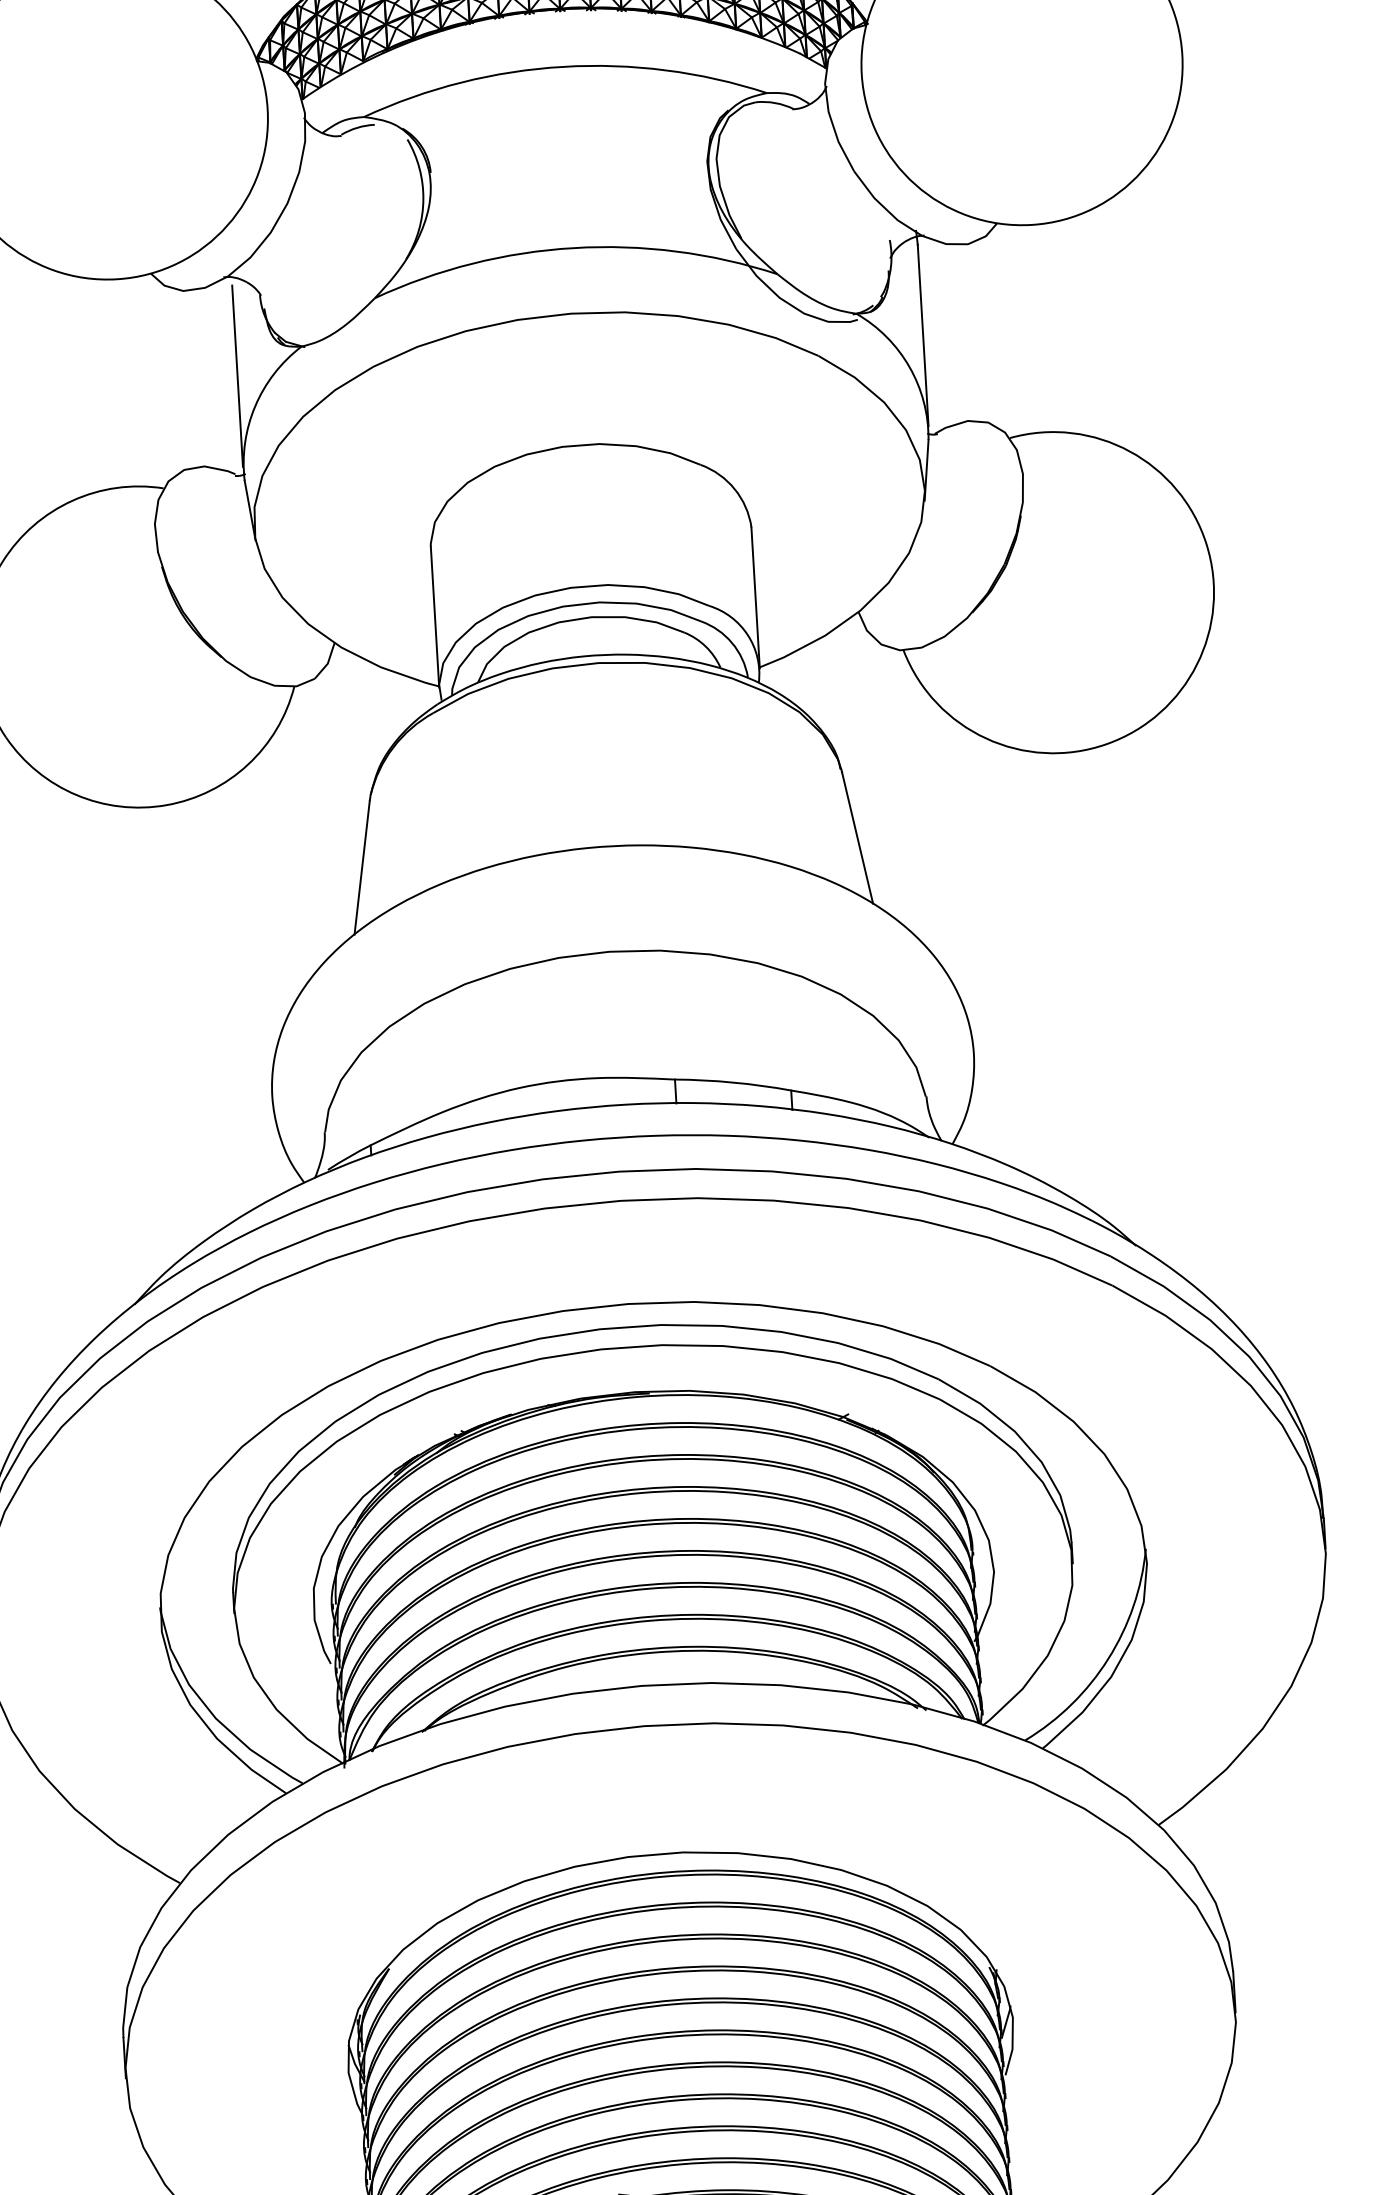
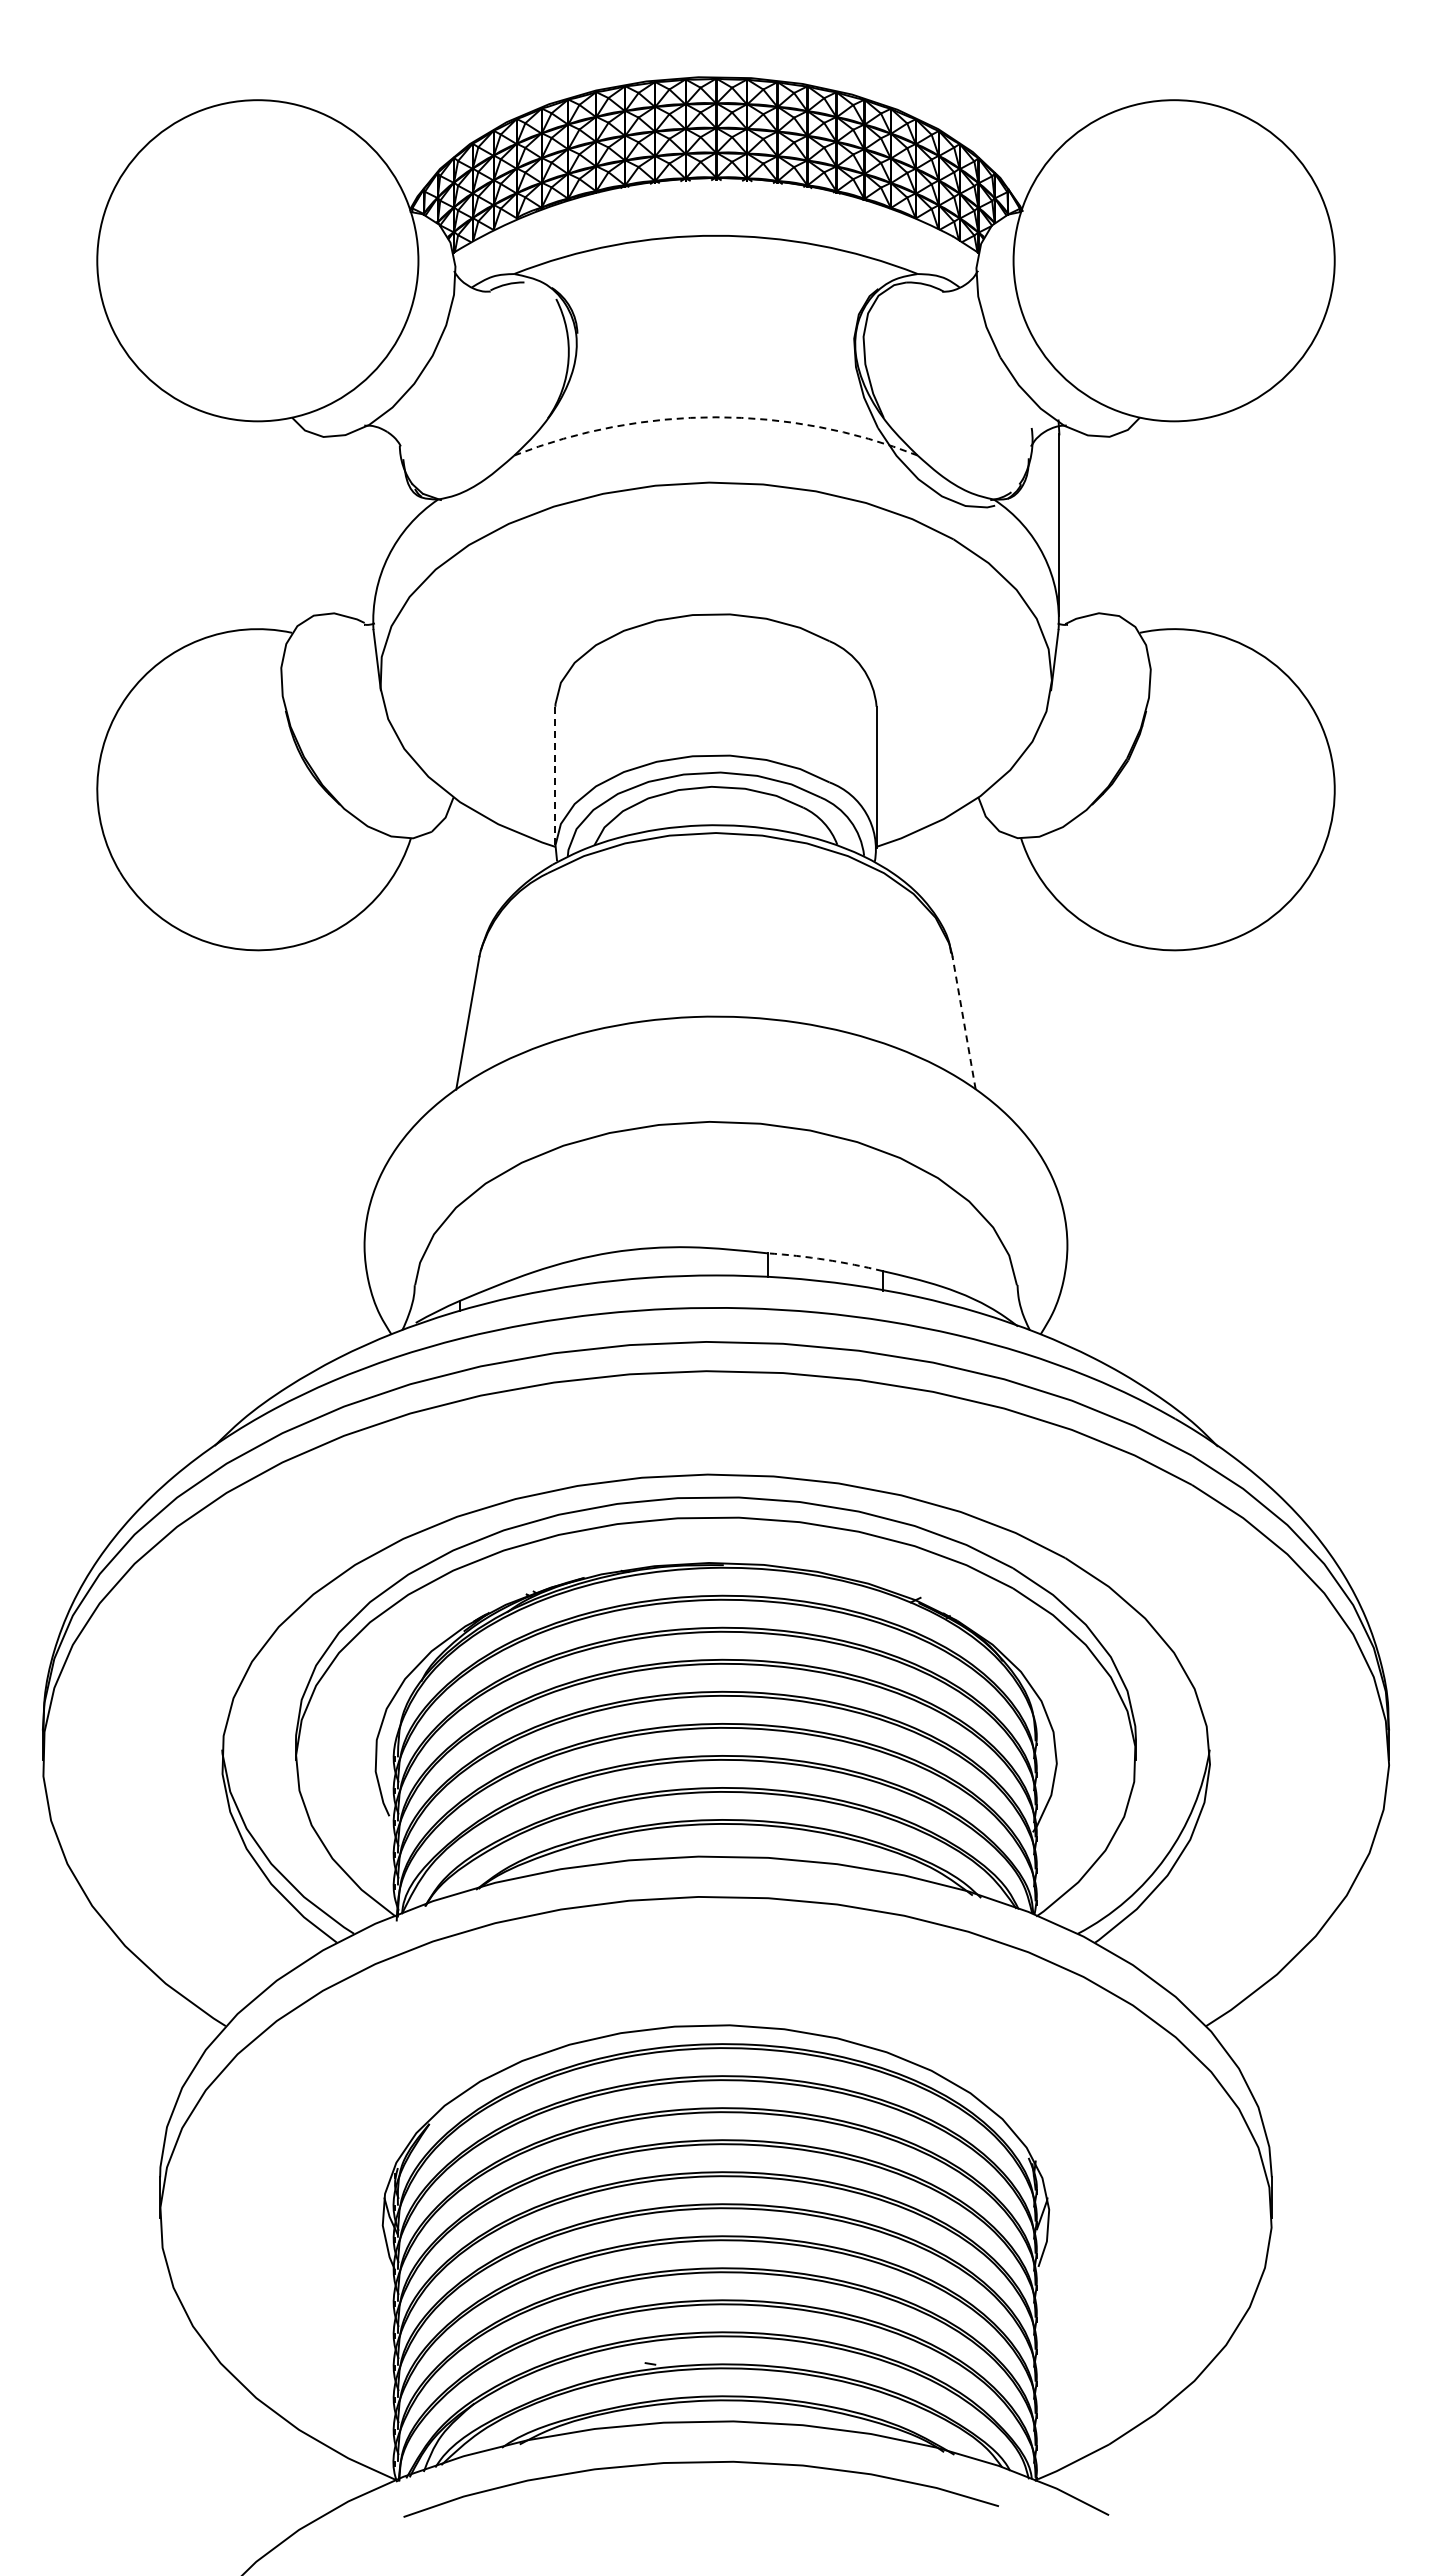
arc: (573, 248) -> (715, 417), solid -> dashed
line: (237, 376) -> (372, 525), removed
line: (435, 617) -> (555, 777), solid -> dashed
line: (857, 837) -> (964, 1022), solid -> dashed
arc: (733, 1082) -> (825, 1259), solid -> dashed

